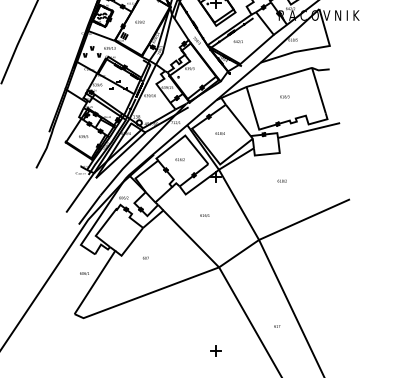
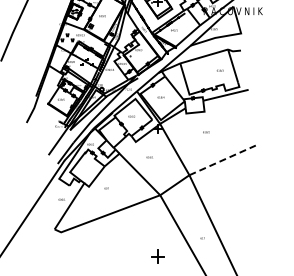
text: (283, 96) -> (219, 70), moved
line: (305, 219) -> (223, 160), solid -> dashed
part: (215, 351) -> (157, 256), size x1.6

